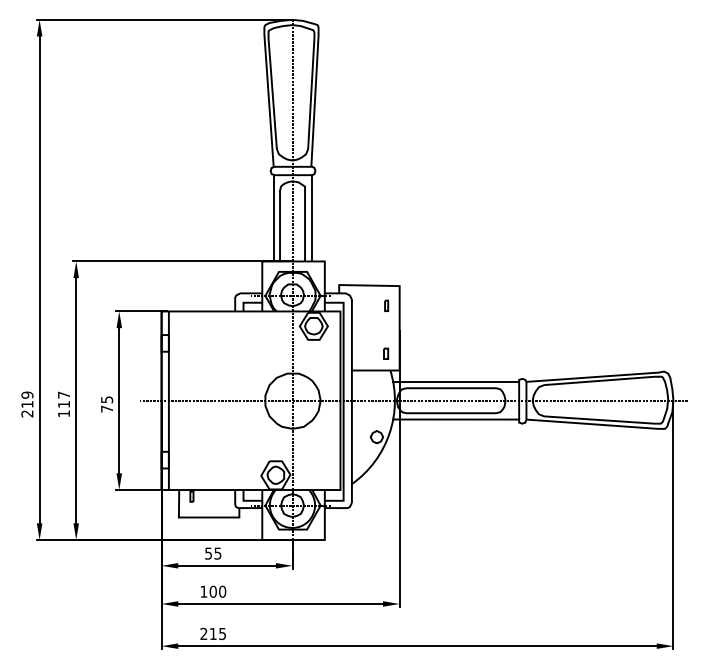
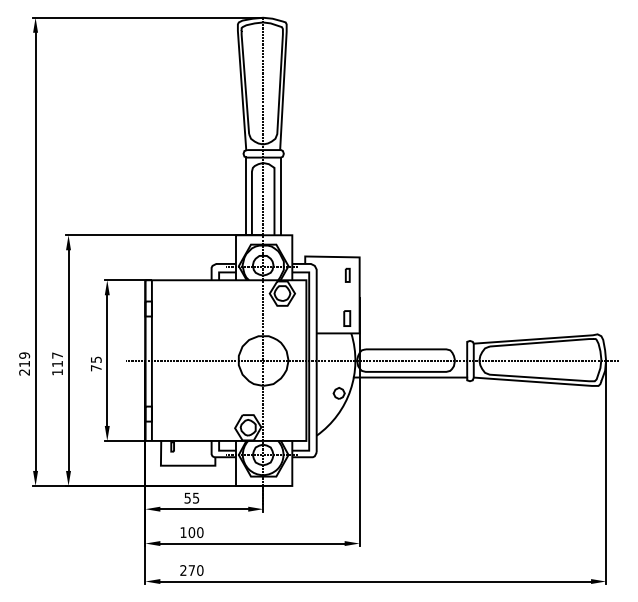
part: (386, 305) -> (347, 274), size x1.4
part: (386, 353) -> (347, 318), size x1.6
line: (456, 381) -> (410, 343), removed
text: (217, 633) -> (195, 570), 215 -> 270

